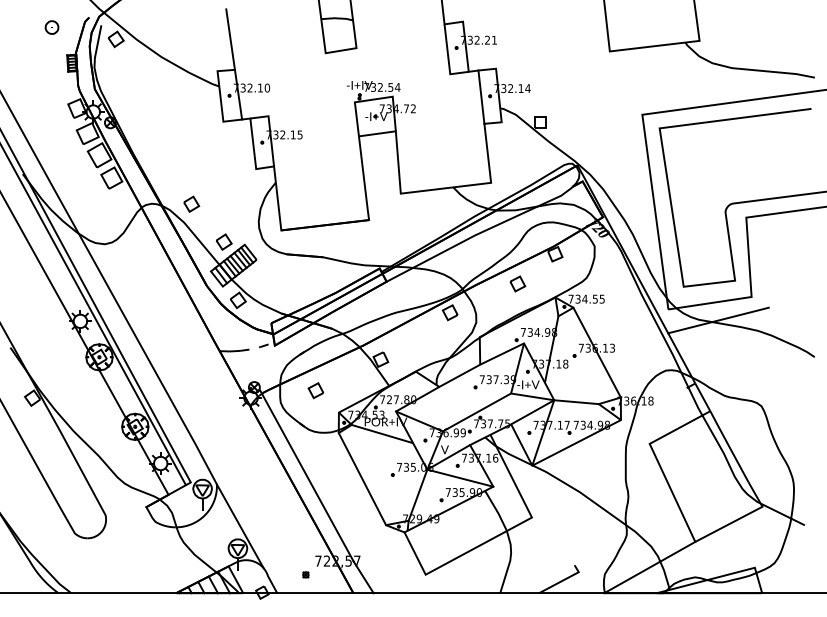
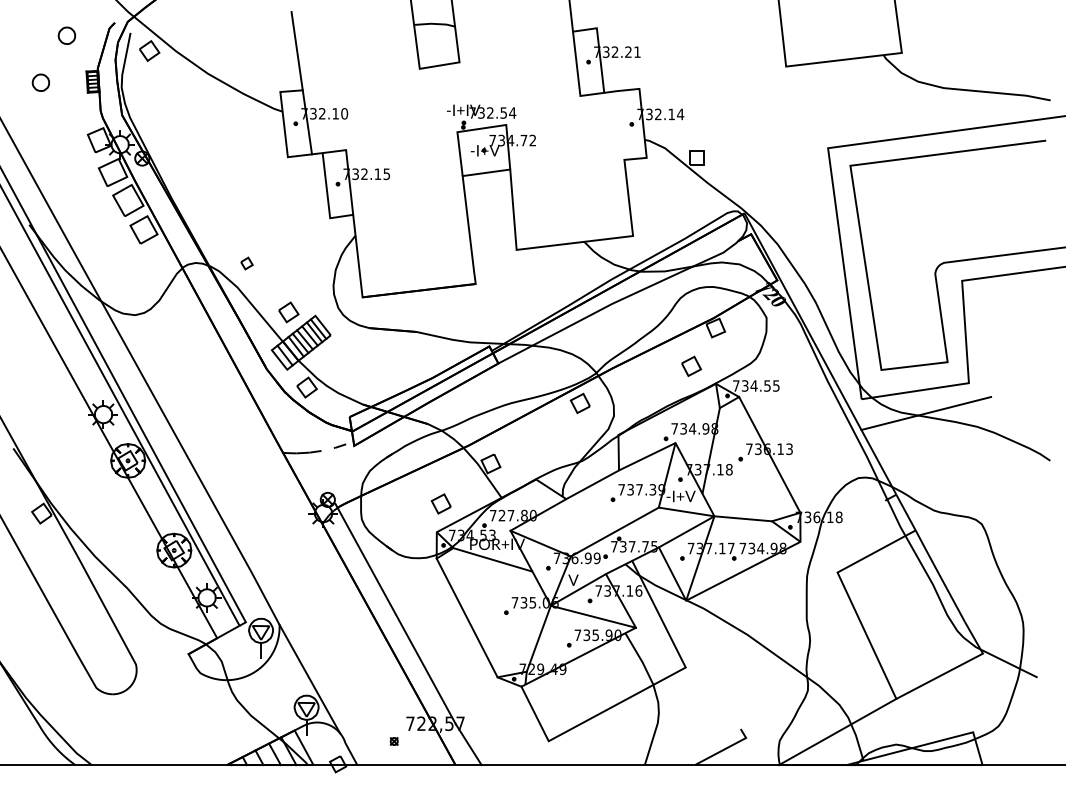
part: (31, 63) -> (40, 82), added
line: (481, 97) -> (620, 125), removed
part: (191, 204) -> (246, 263), size x0.6
part: (517, 283) -> (691, 365), moved
part: (315, 390) -> (440, 503), moved

